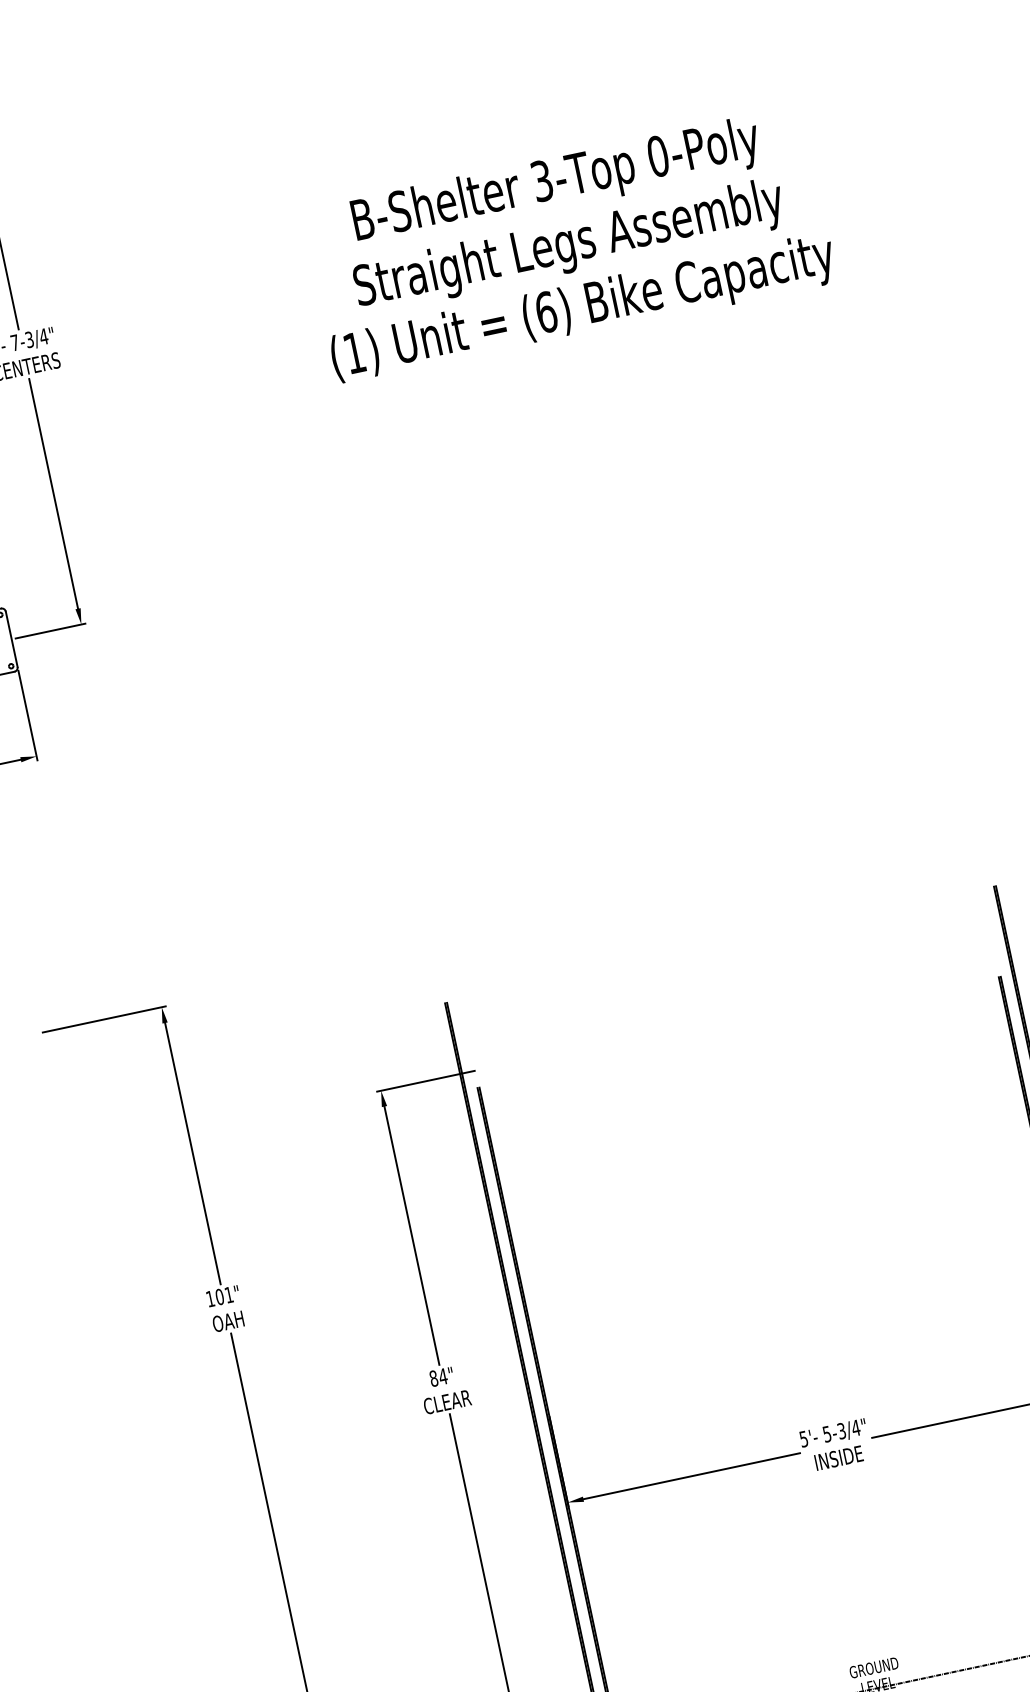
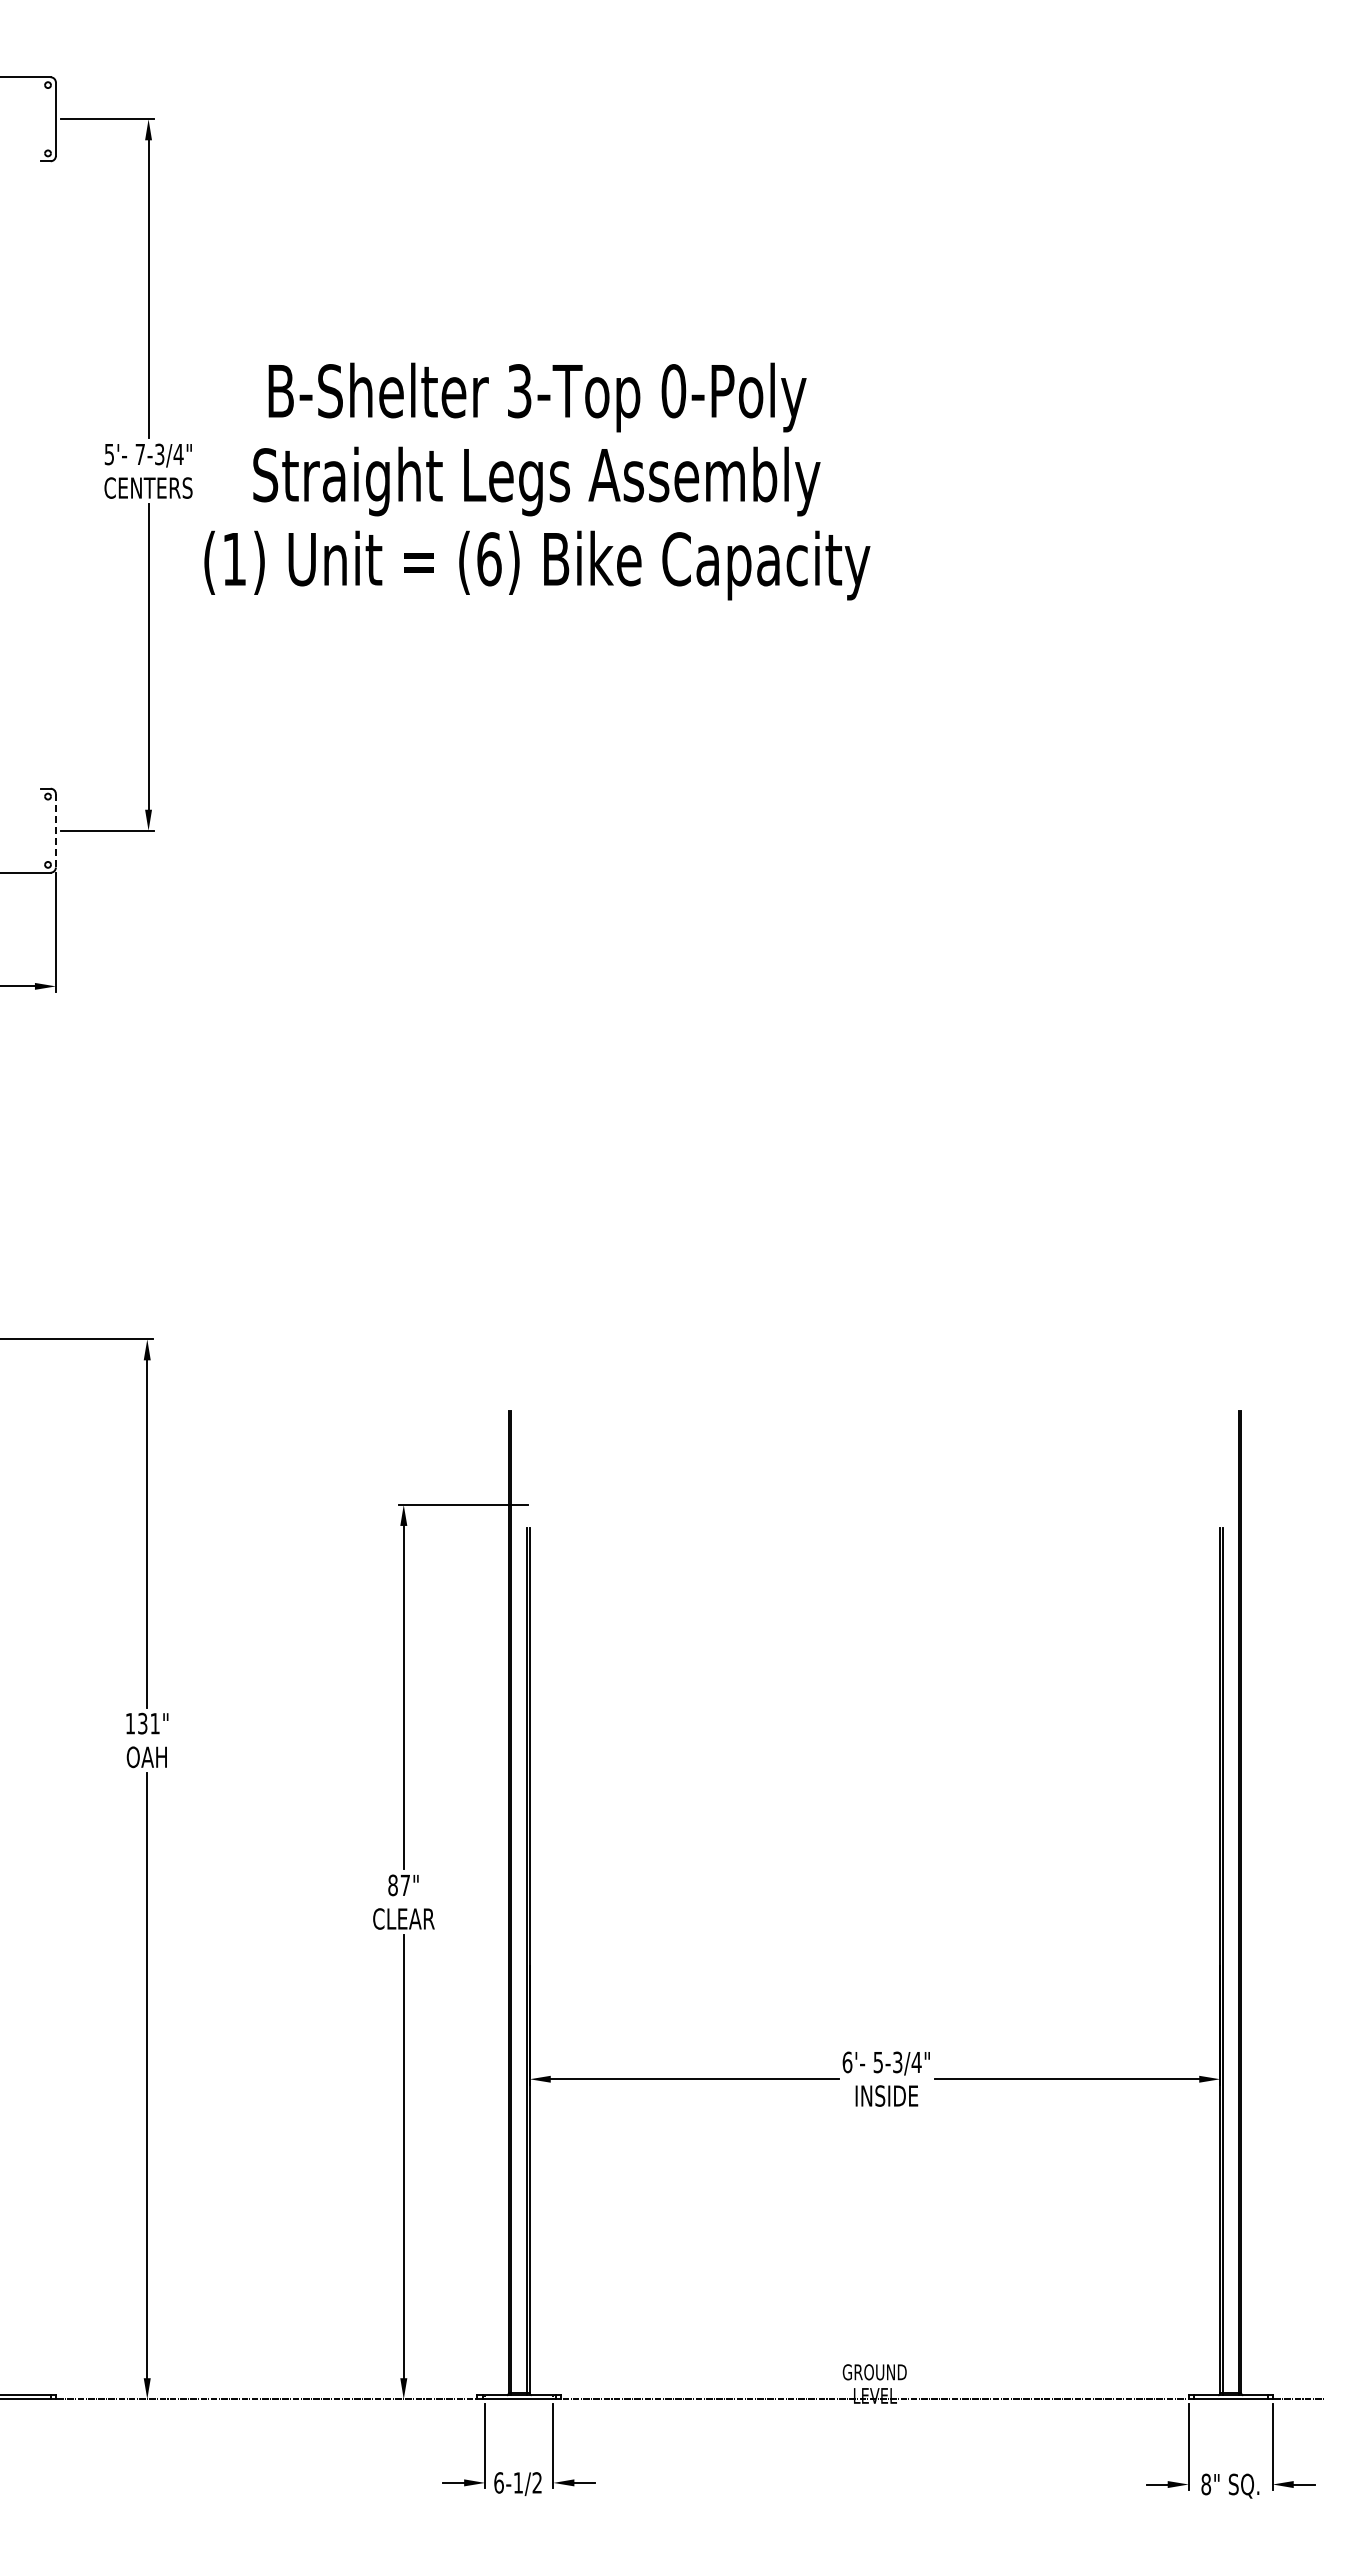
text: (570, 246) -> (537, 481), moved
line: (11, 639) -> (55, 830), solid -> dashed
text: (219, 1296) -> (142, 1723), 101" -> 131"
text: (443, 1375) -> (405, 1884), 84" -> 87"
text: (803, 1439) -> (847, 2062), 5'- -> 6'-

